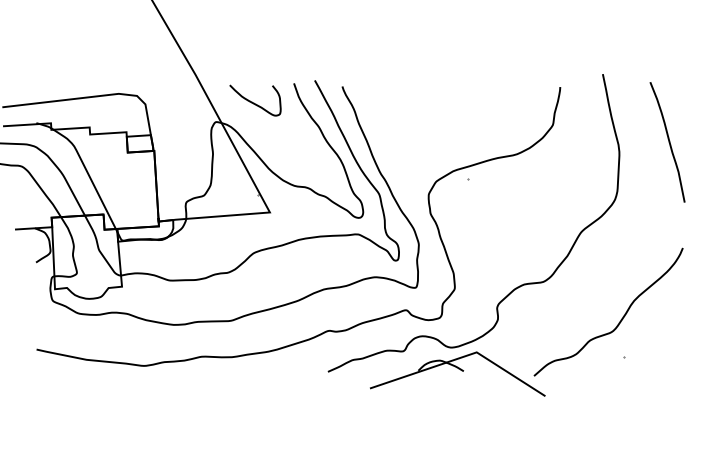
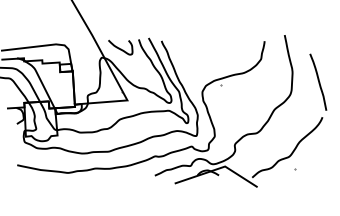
curve: (667, 140) -> (318, 81), moved

